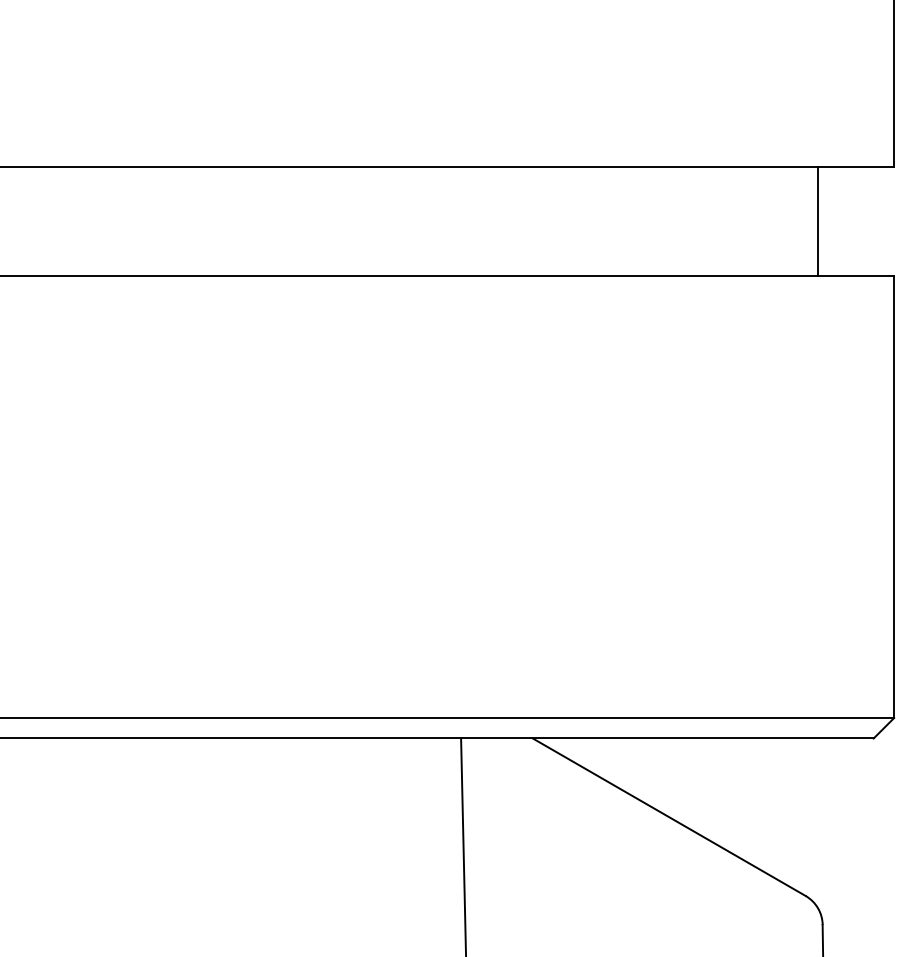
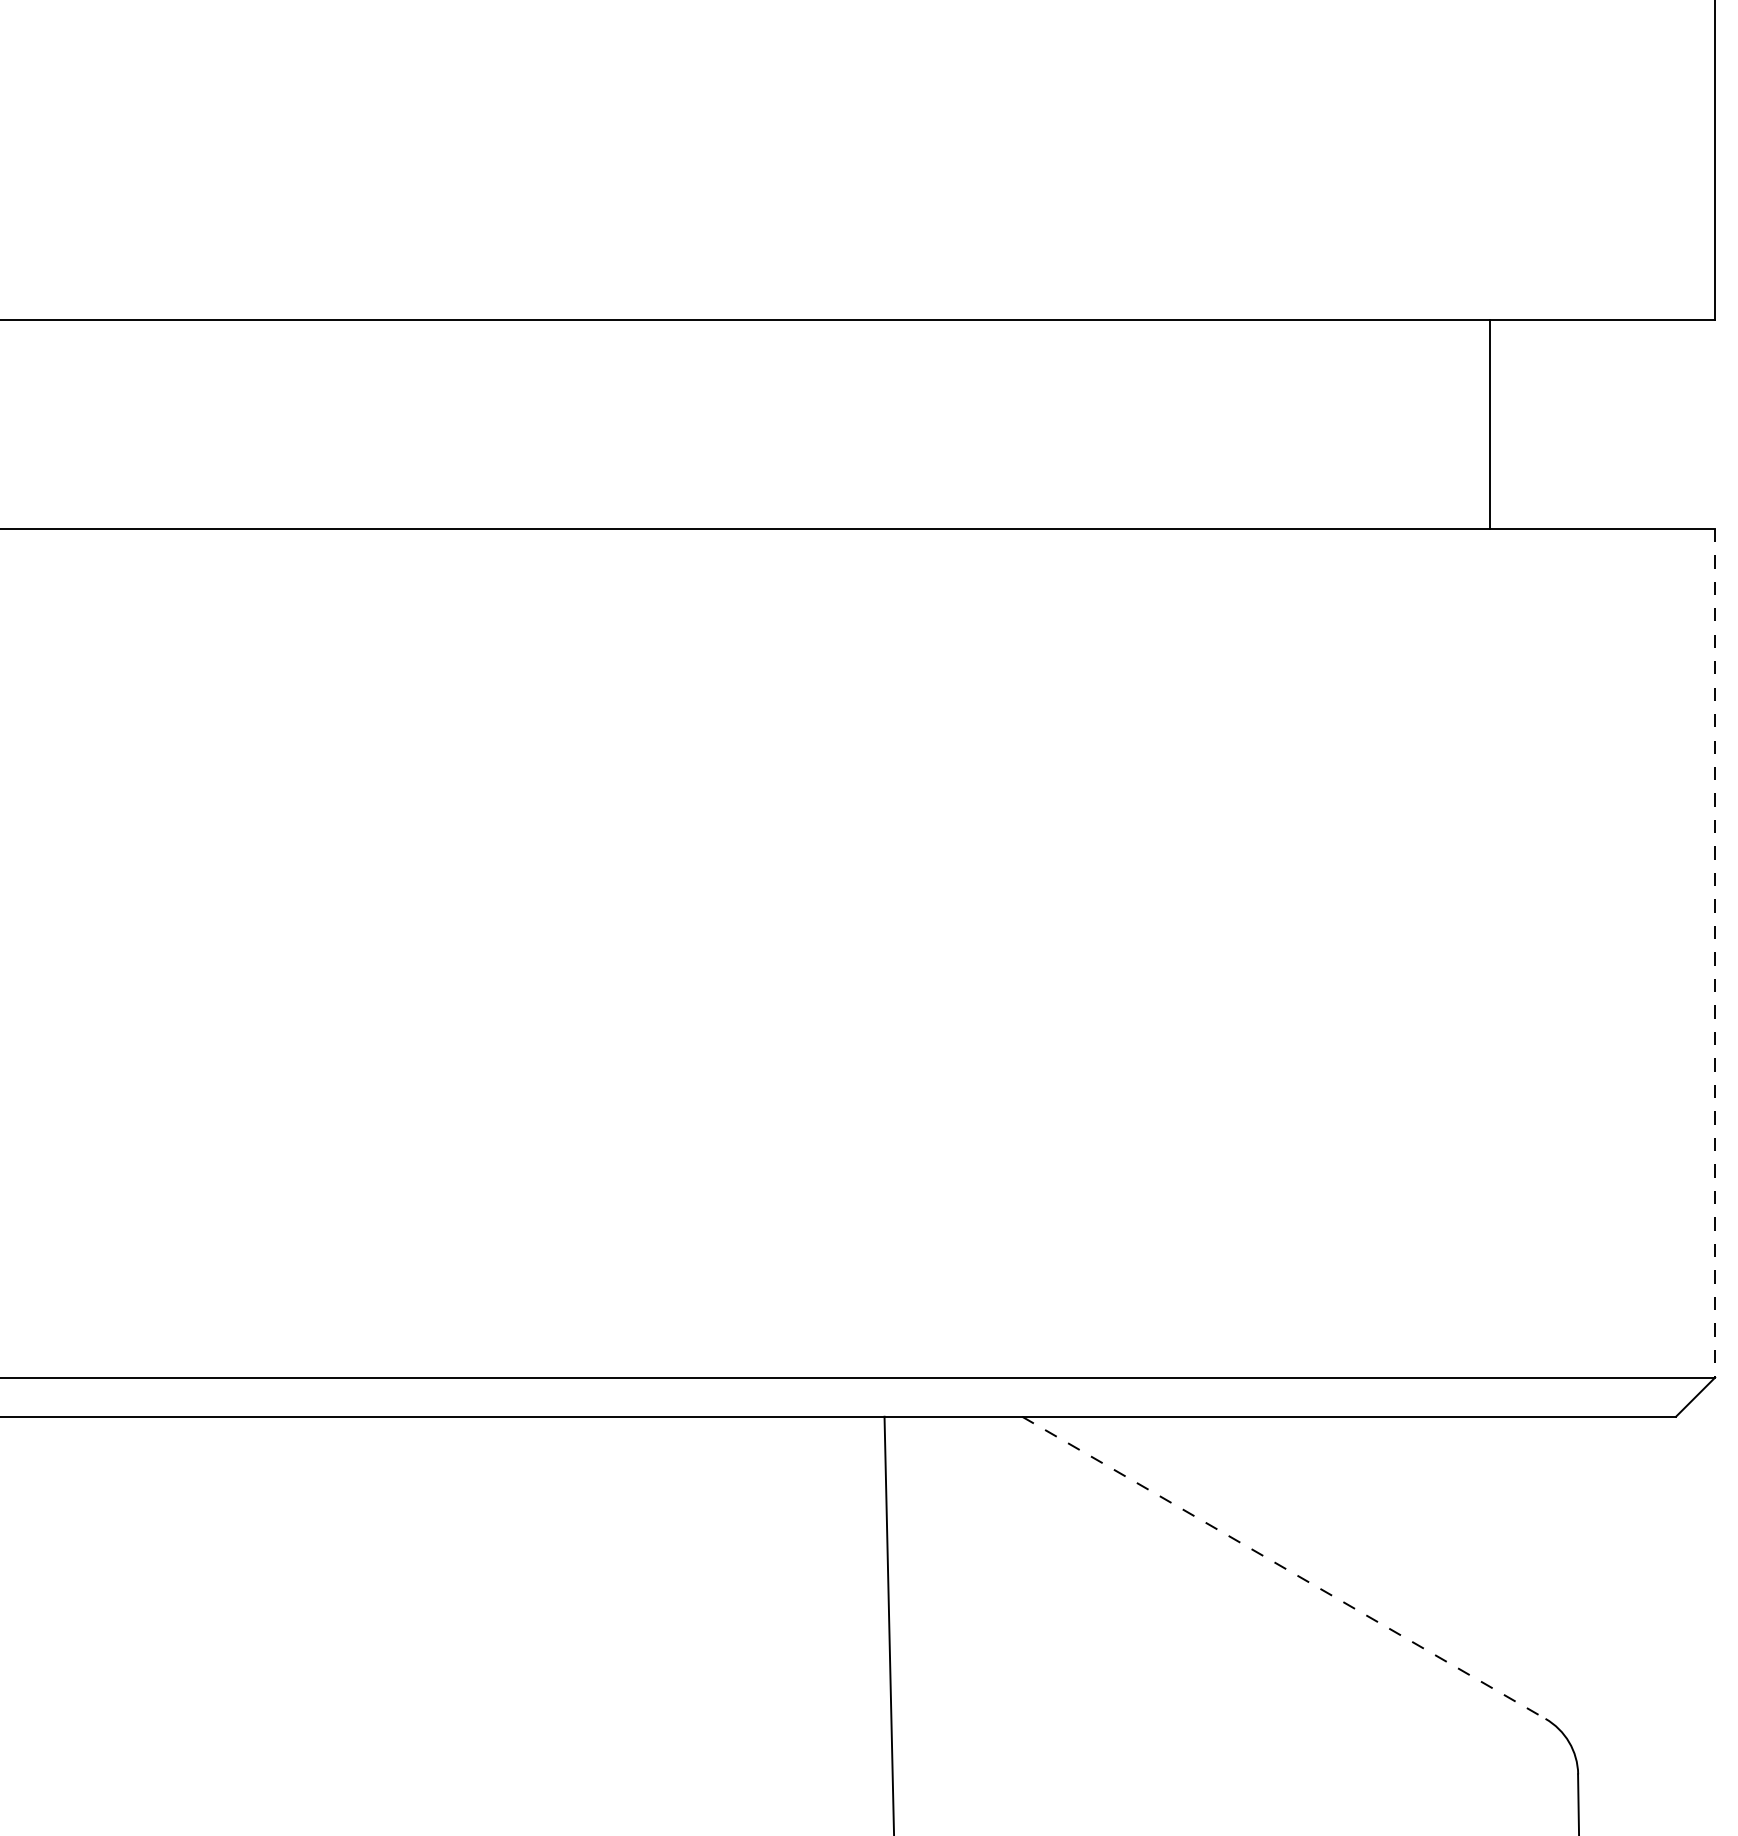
line: (817, 220) -> (1489, 423), moved
line: (894, 497) -> (1715, 954), solid -> dashed
line: (669, 817) -> (1284, 1568), solid -> dashed

